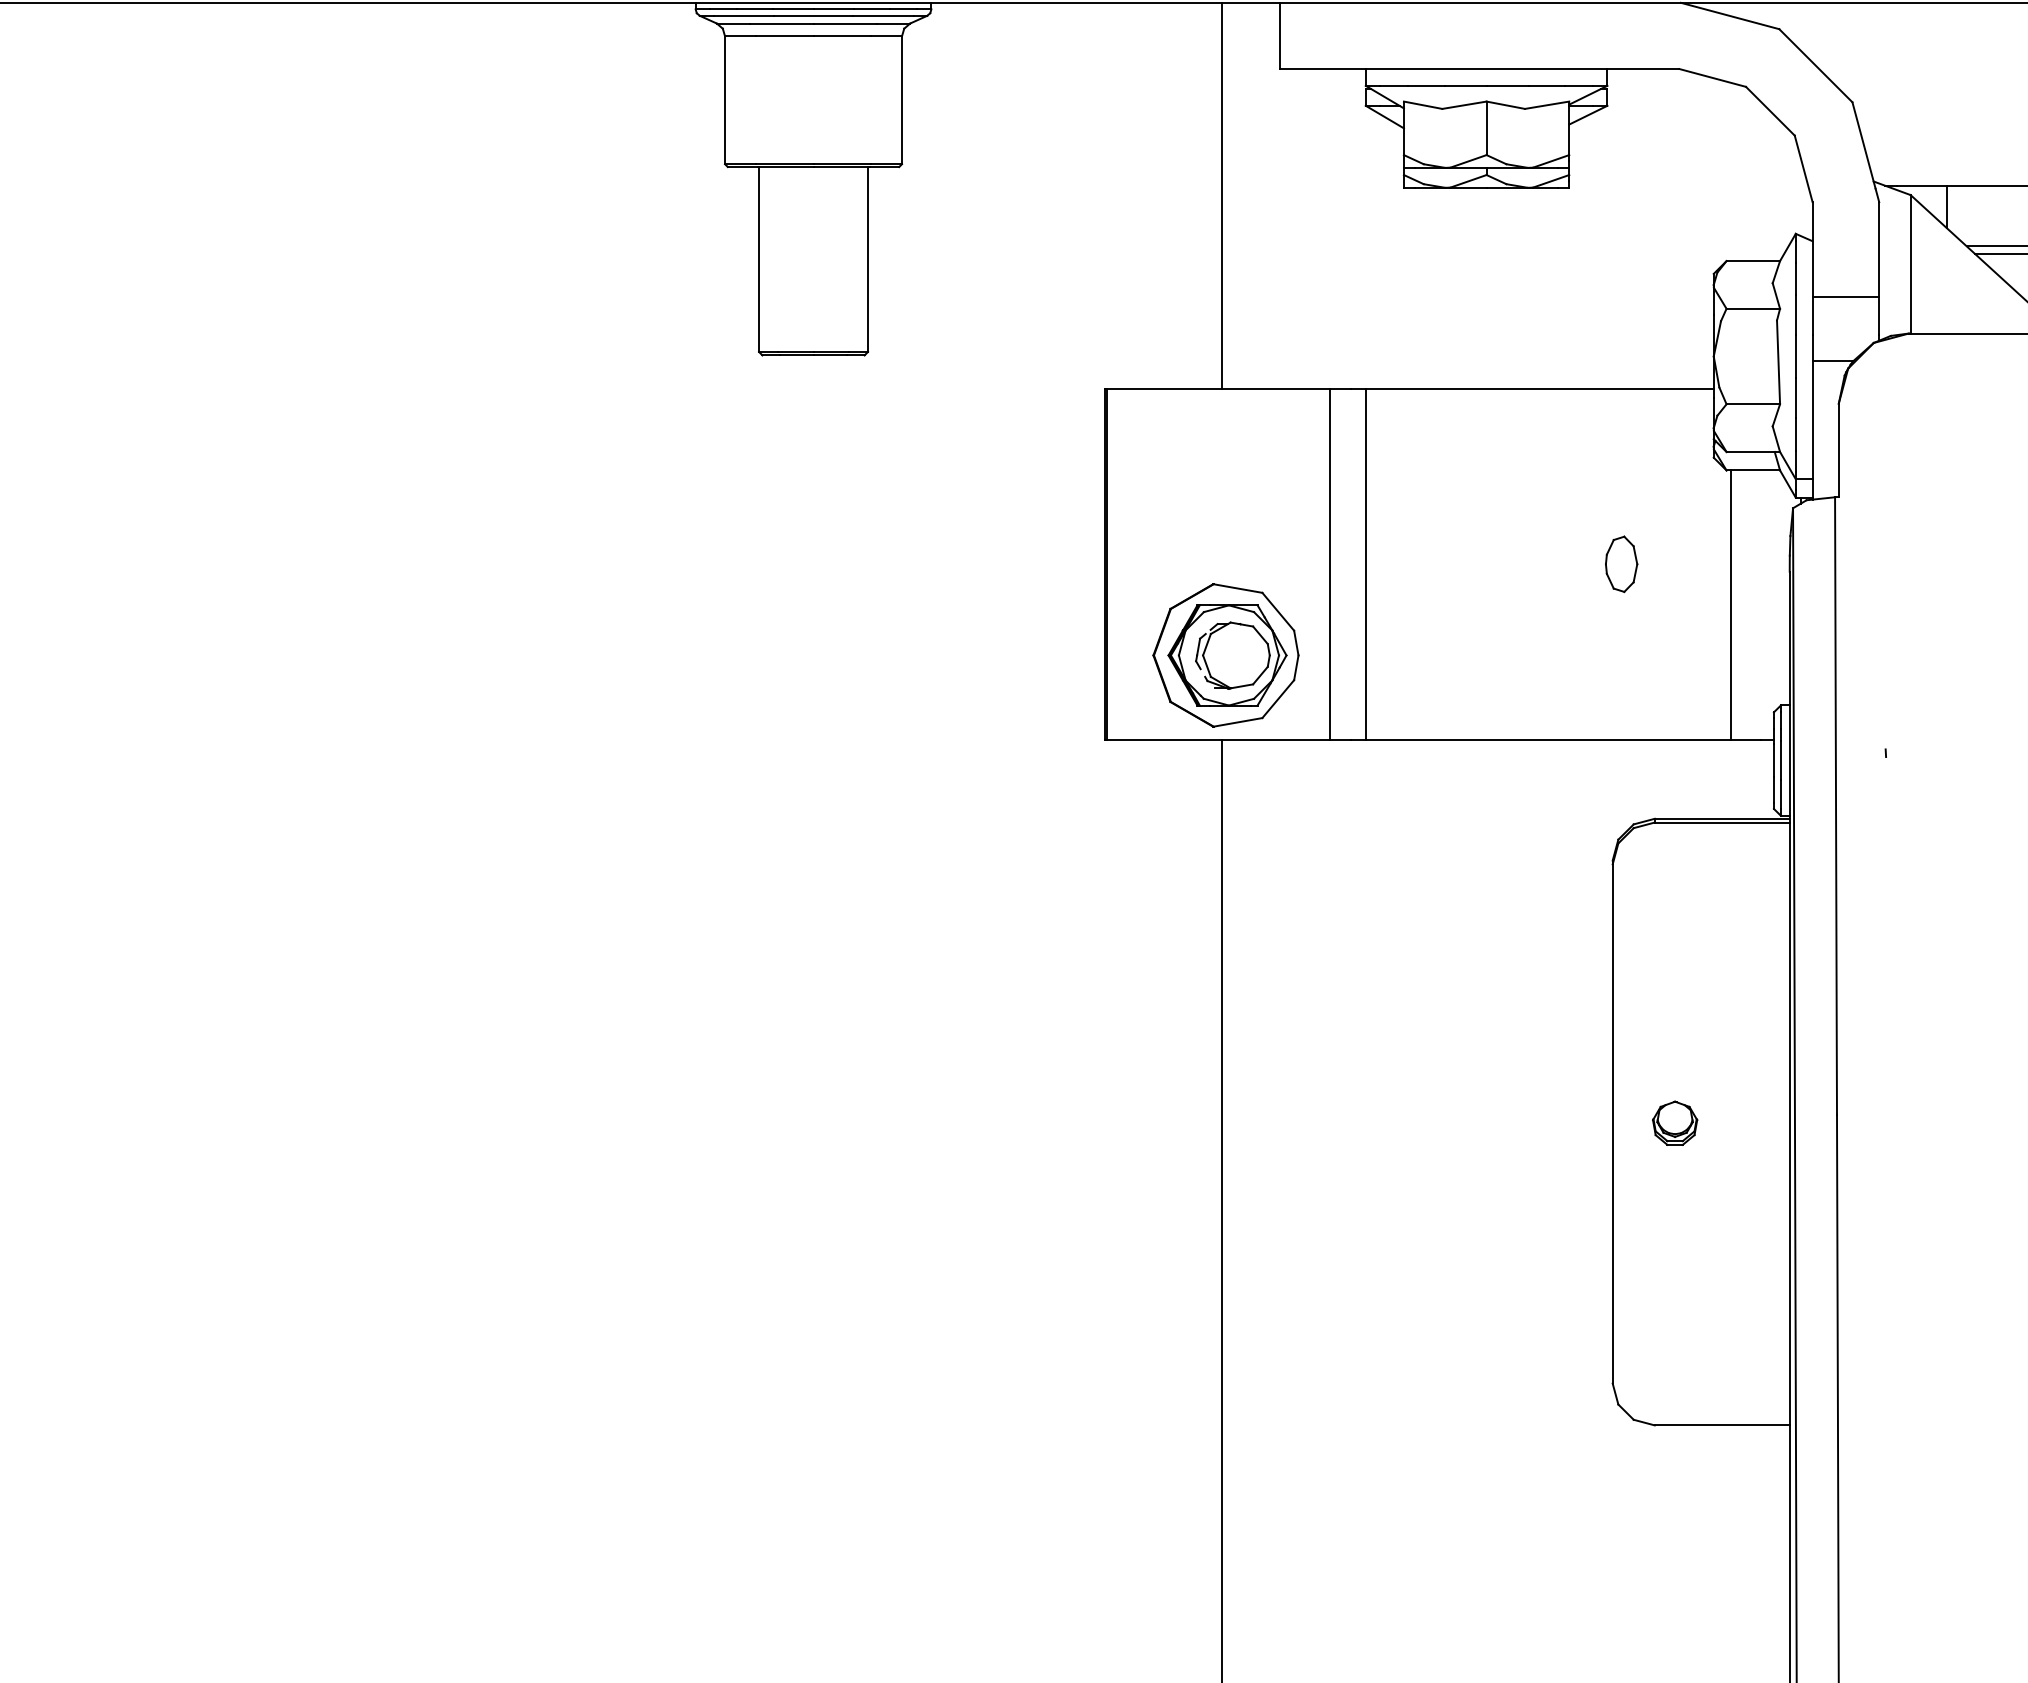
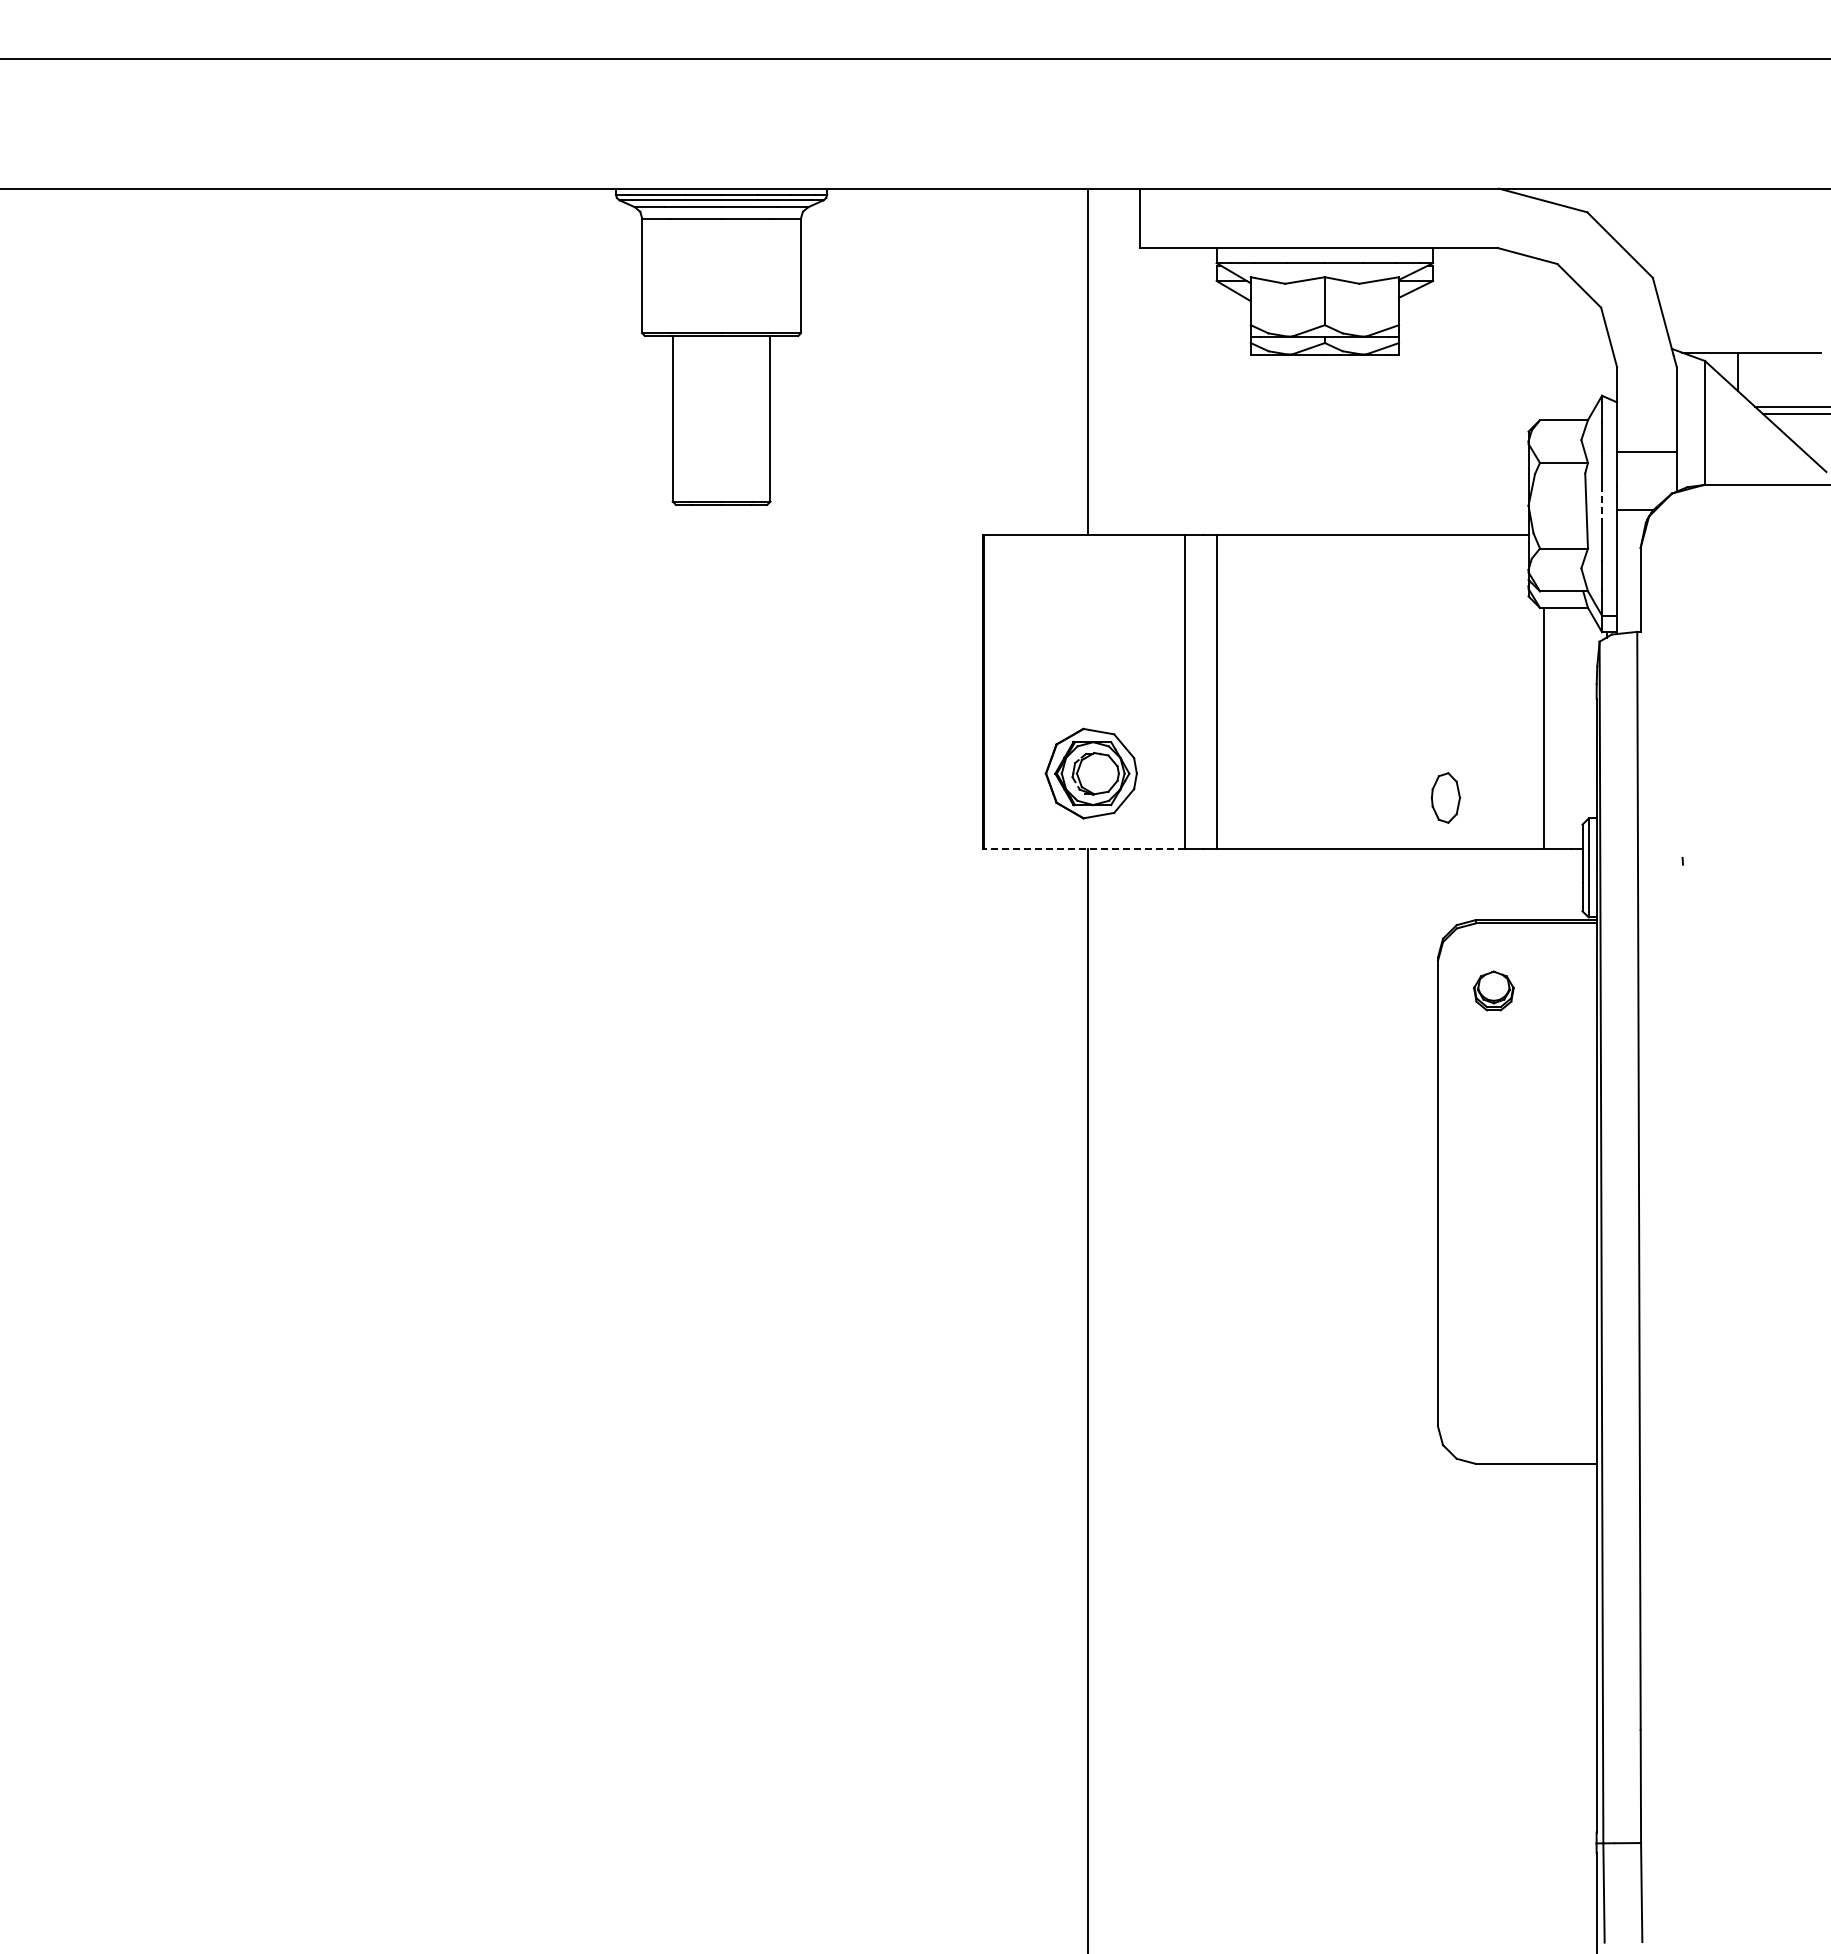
line: (1796, 356) -> (1602, 505), solid -> dashed
part: (1621, 563) -> (1445, 797), moved
part: (1226, 655) -> (1091, 773), size x0.7
line: (1217, 740) -> (1083, 849), solid -> dashed
part: (1674, 1122) -> (1493, 990), moved

